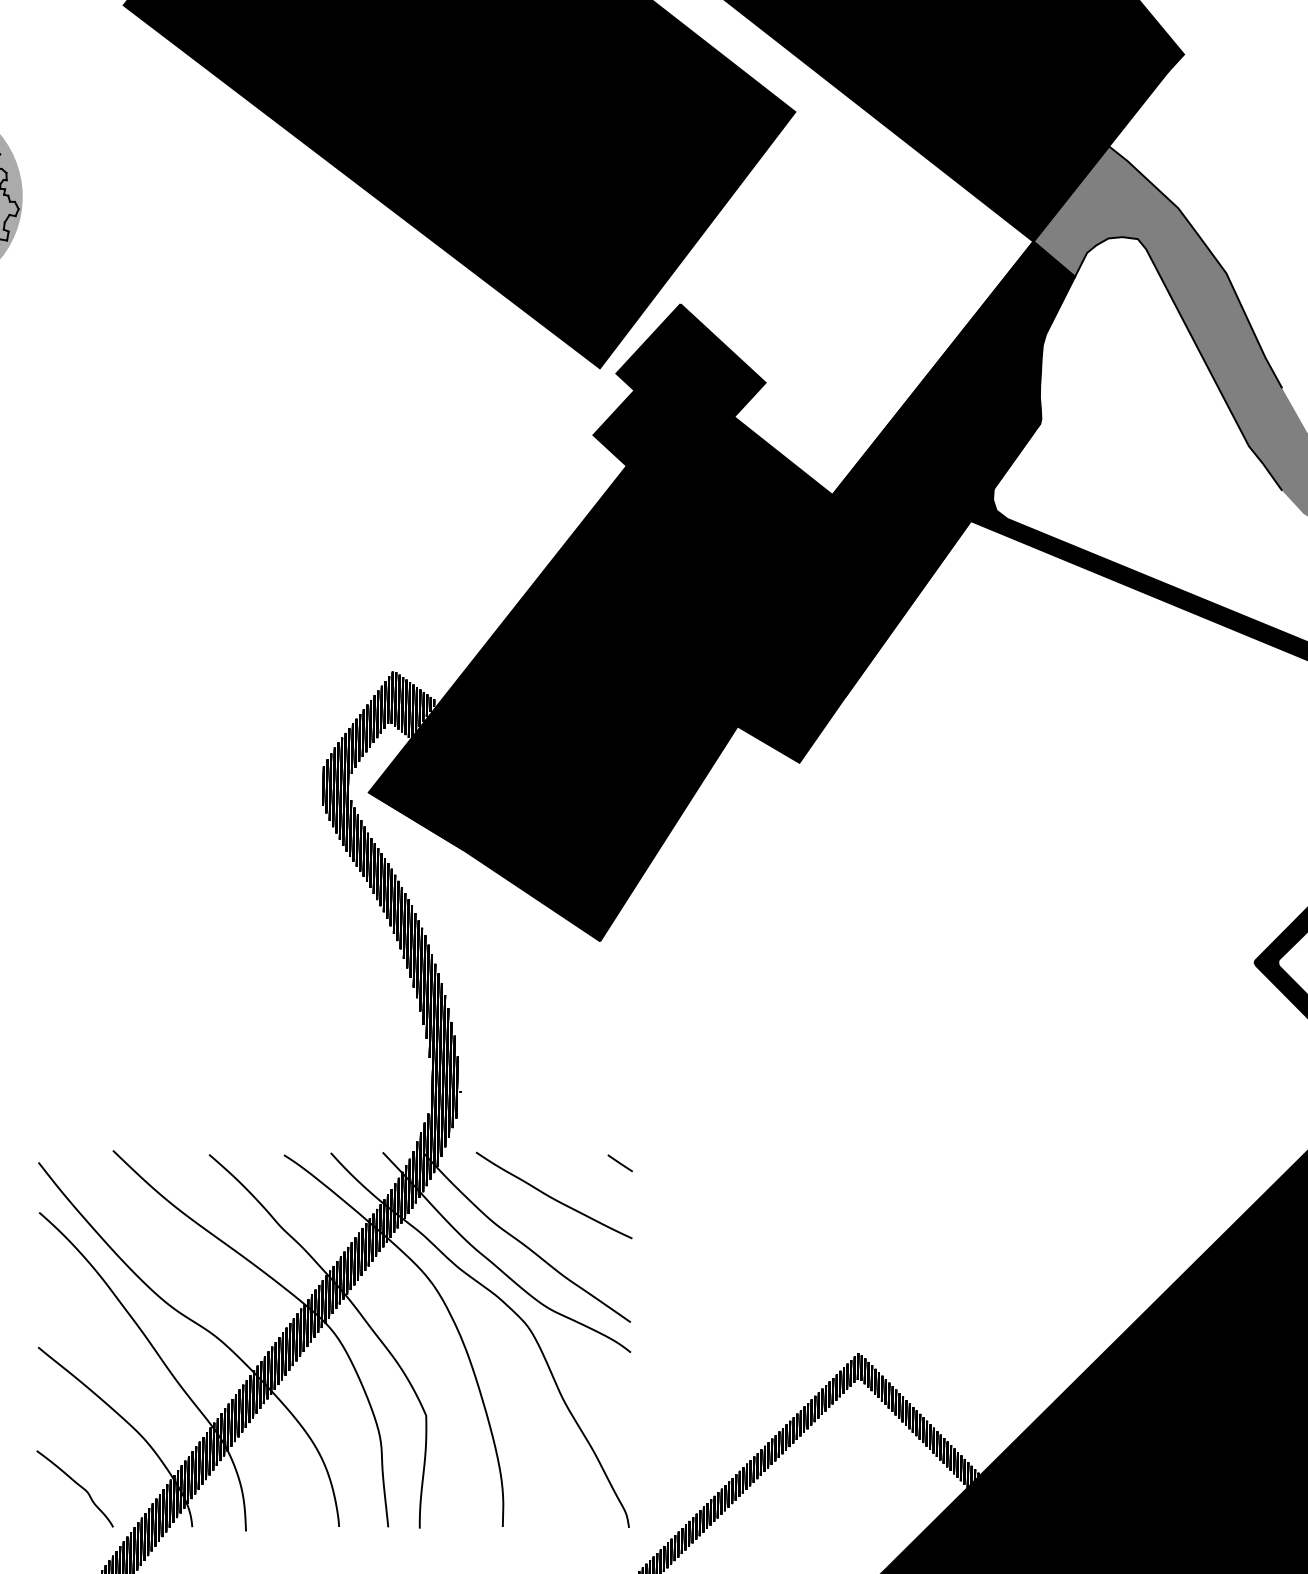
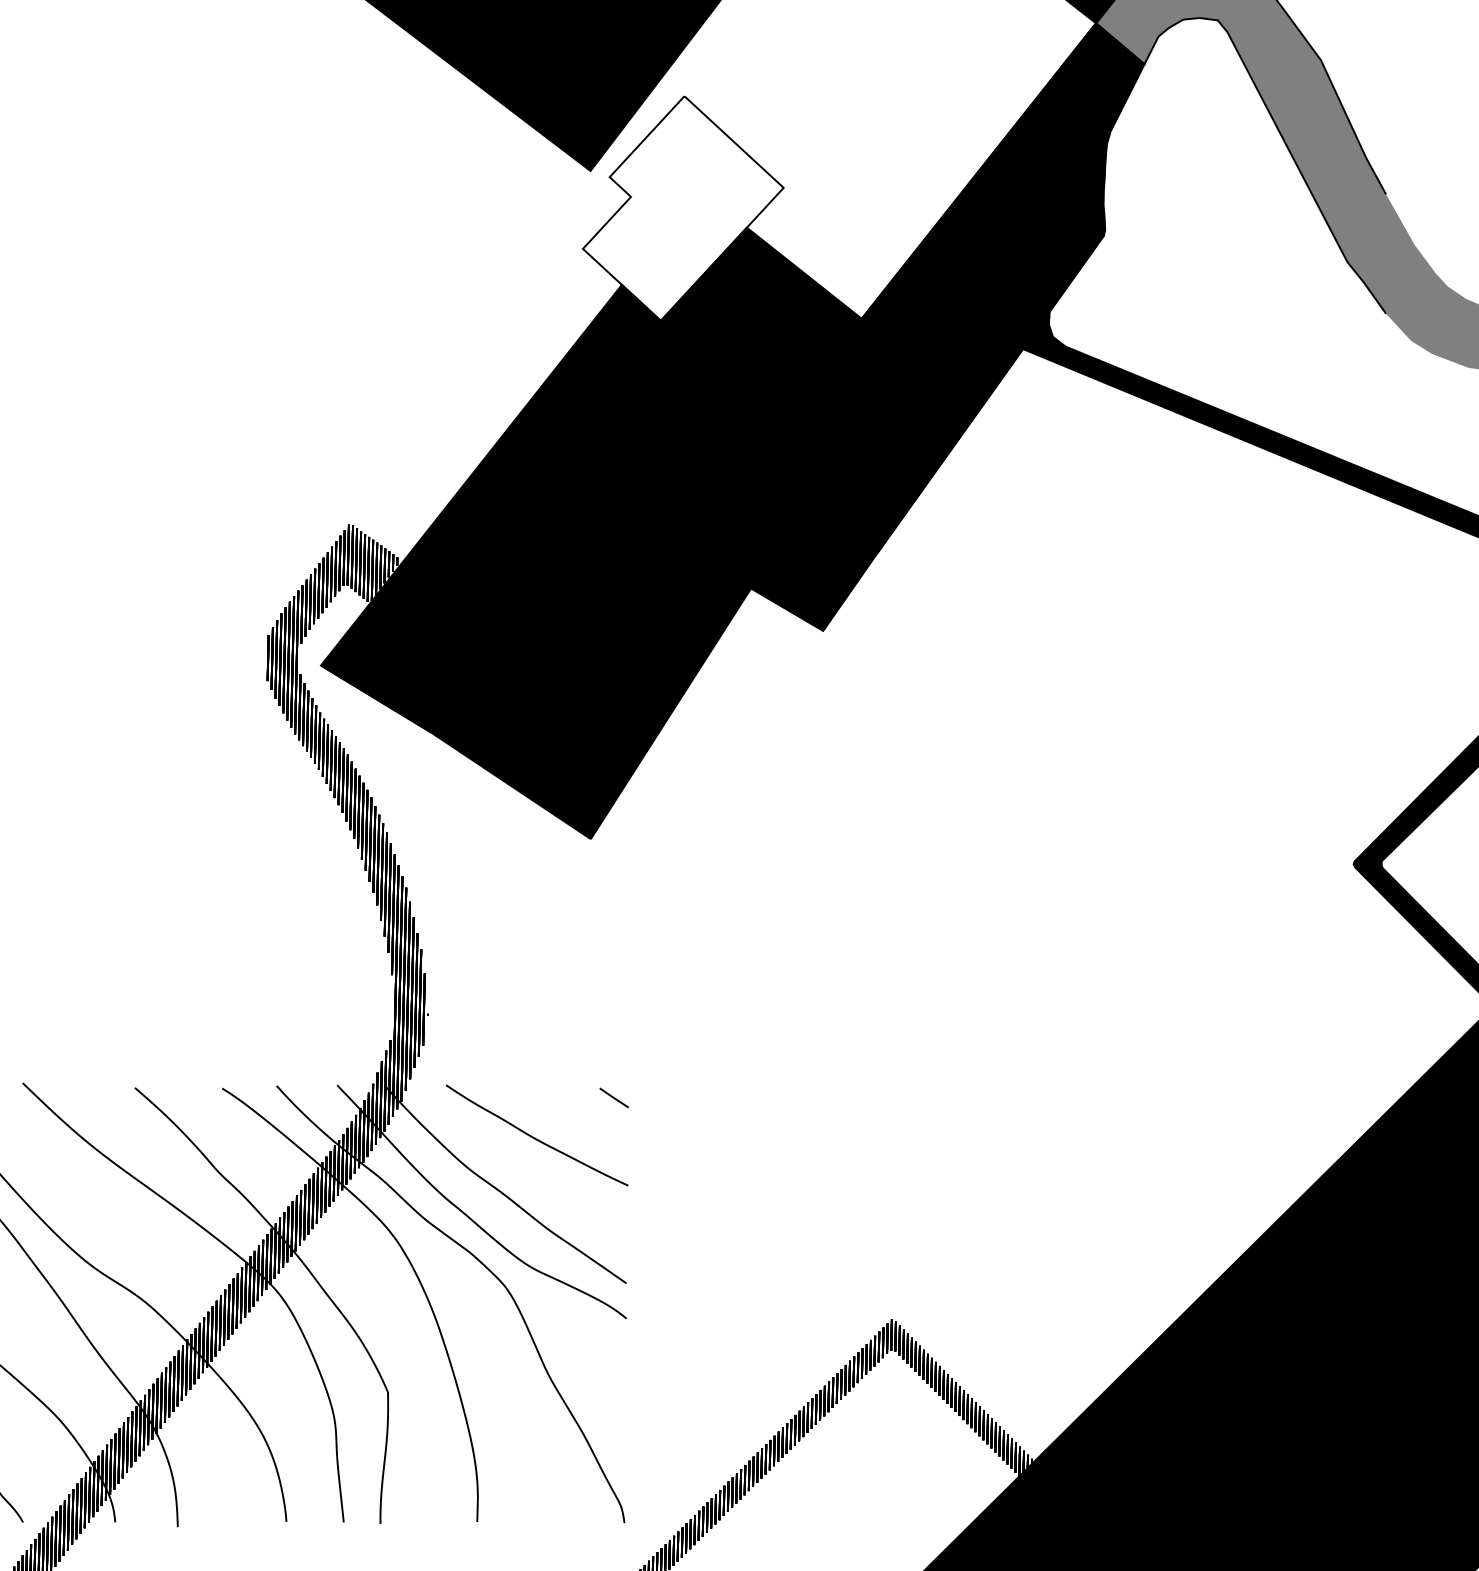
fill: (679, 400) -> (683, 208), removed

